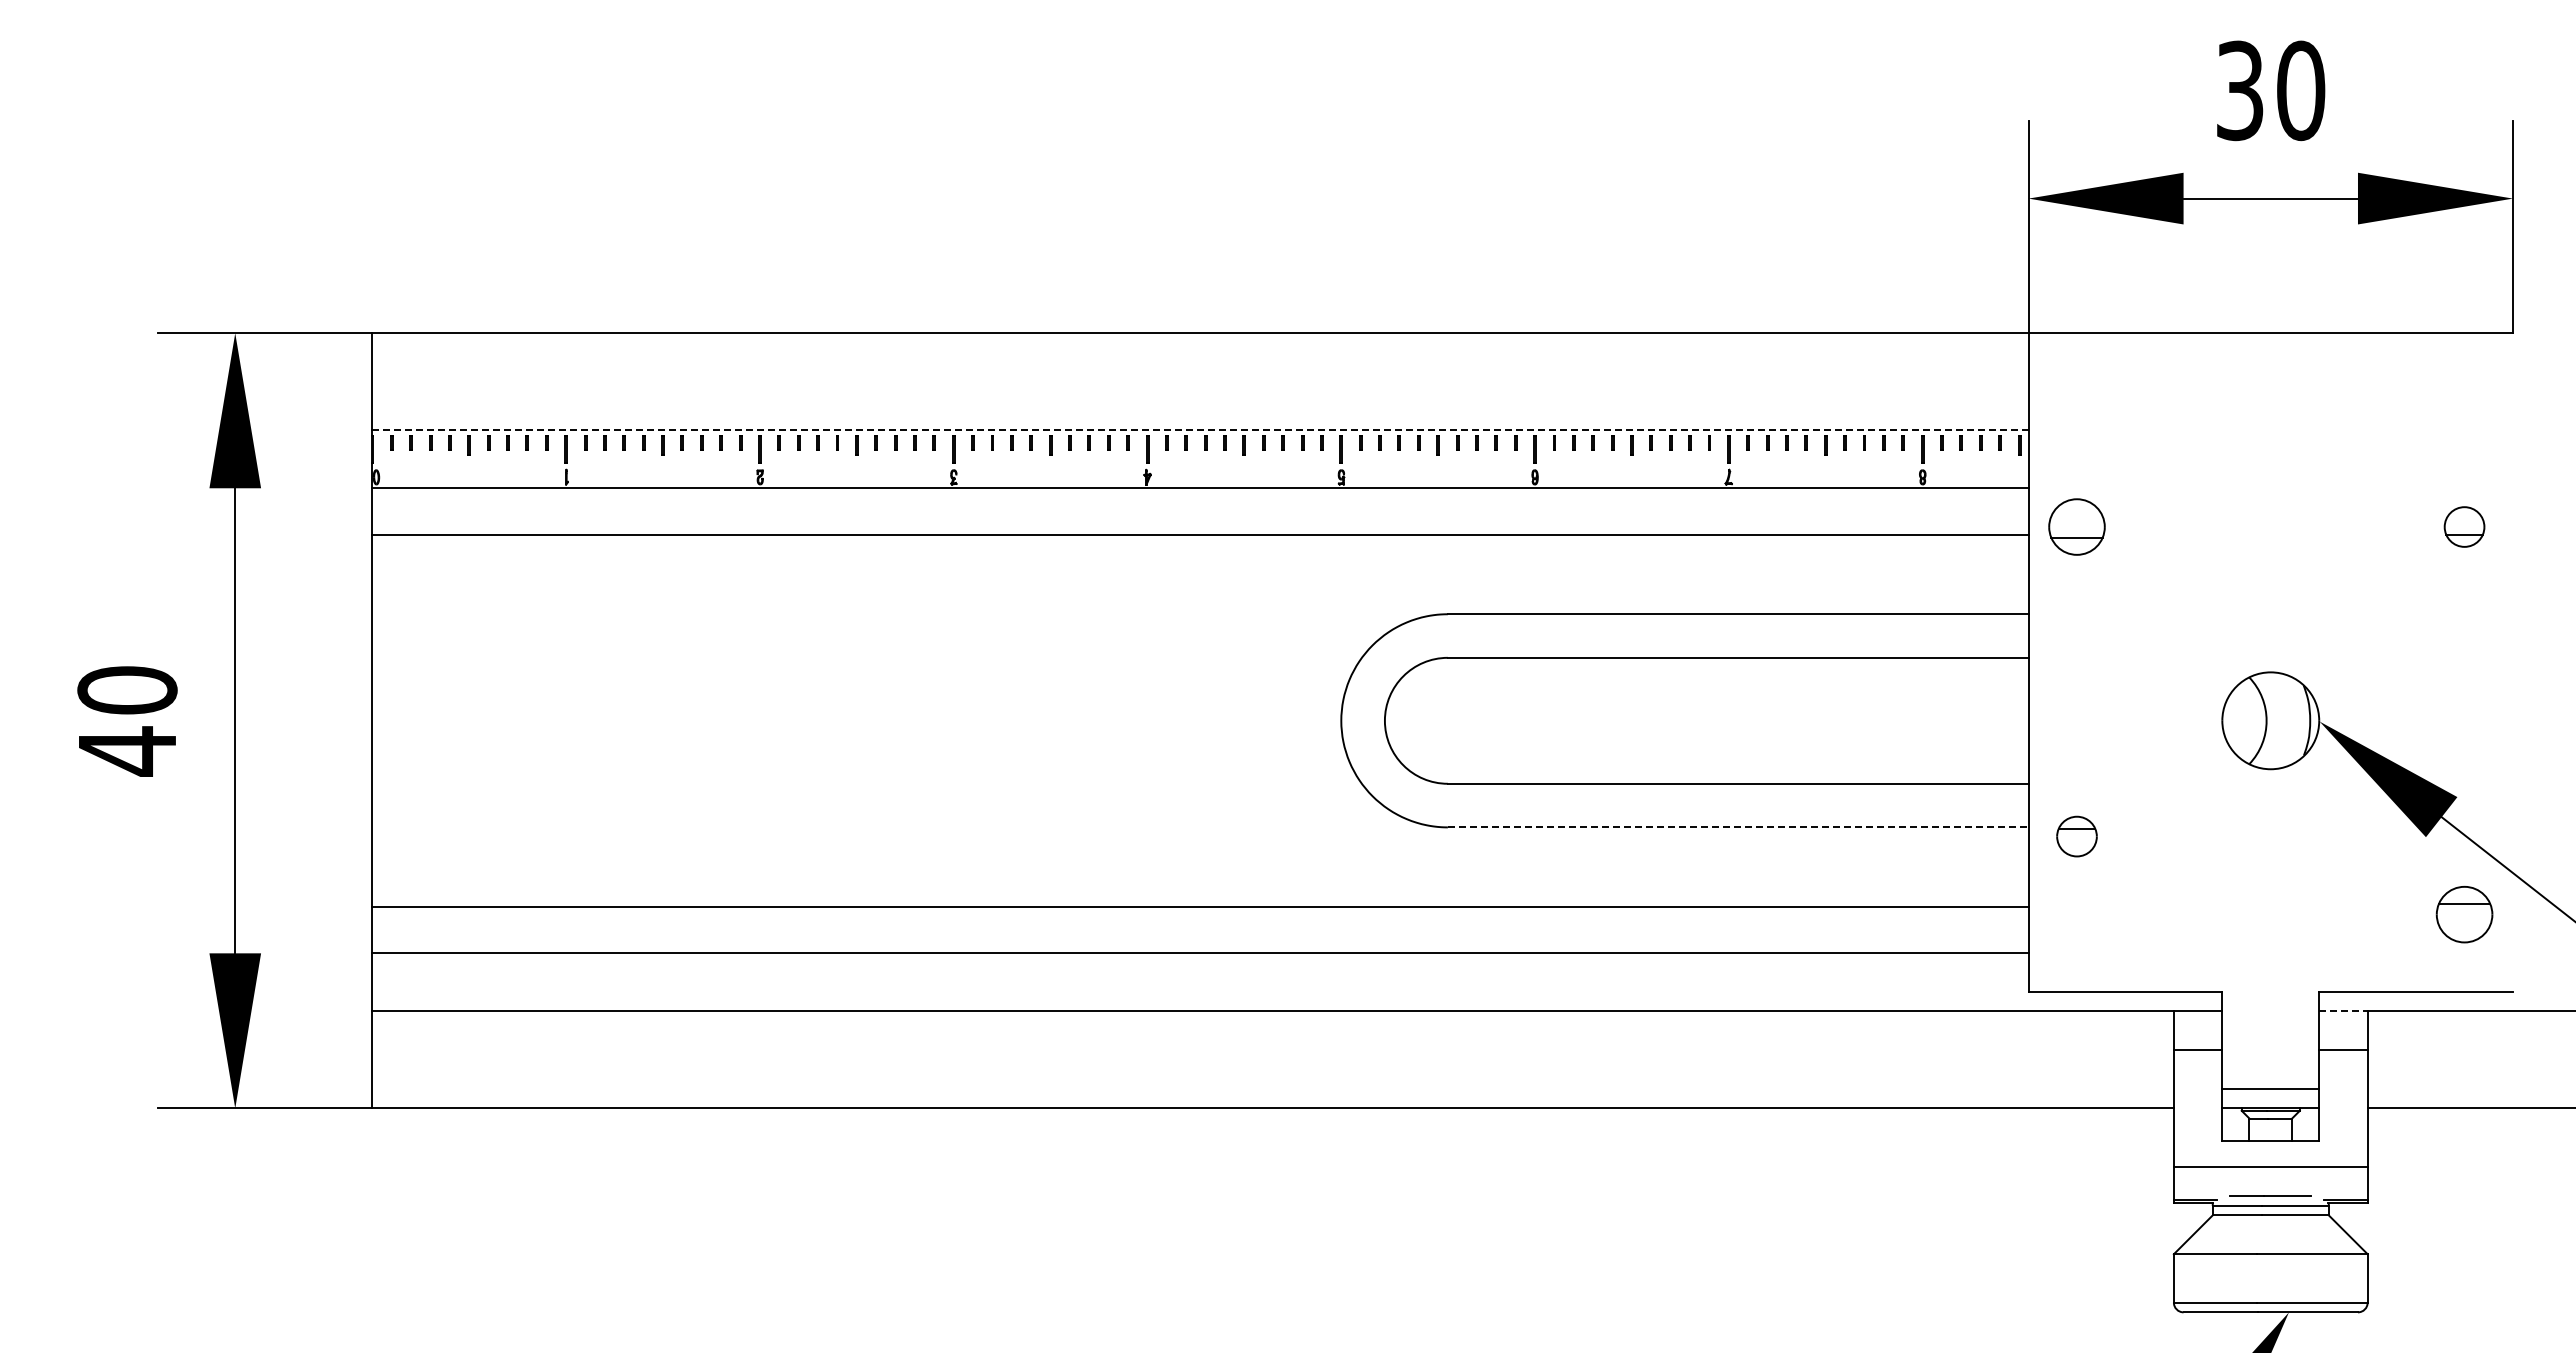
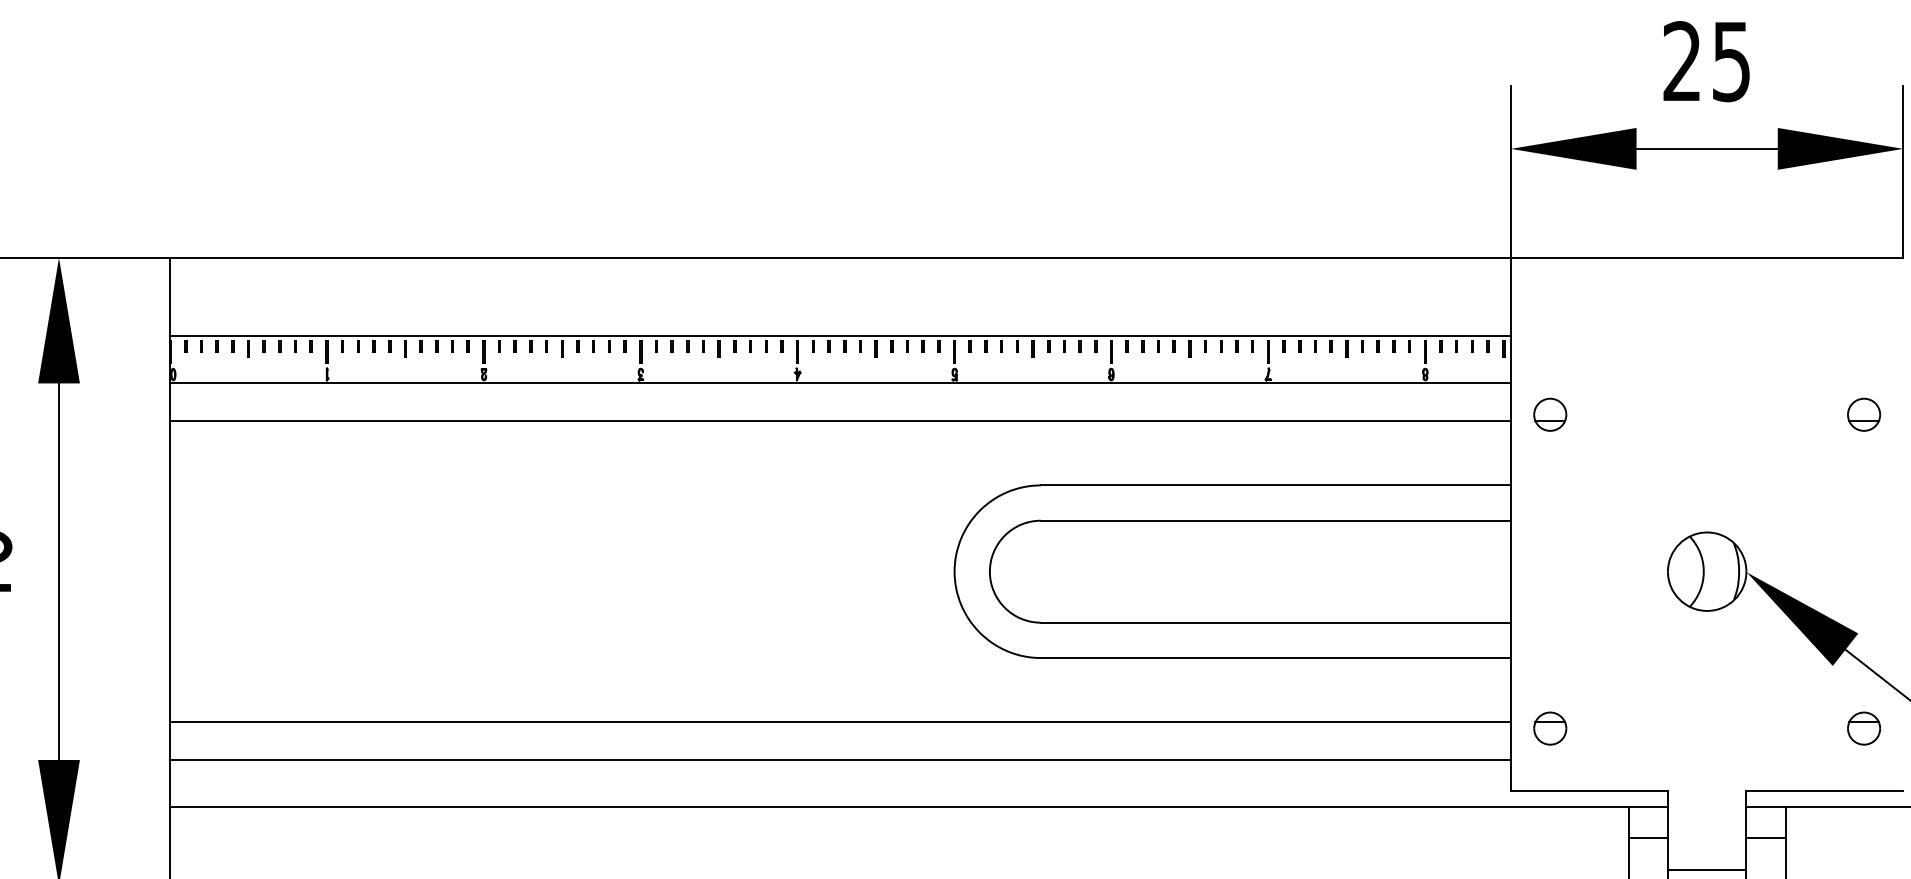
text: (2271, 90) -> (1707, 61), 30 -> 25
line: (1199, 430) -> (839, 336), dashed -> solid
part: (2076, 526) -> (1549, 414), size x0.71
line: (1738, 827) -> (1276, 658), dashed -> solid
part: (2076, 836) -> (1549, 728), moved
part: (2464, 914) -> (1864, 728), size x0.71
line: (2343, 1011) -> (1766, 807), dashed -> solid

